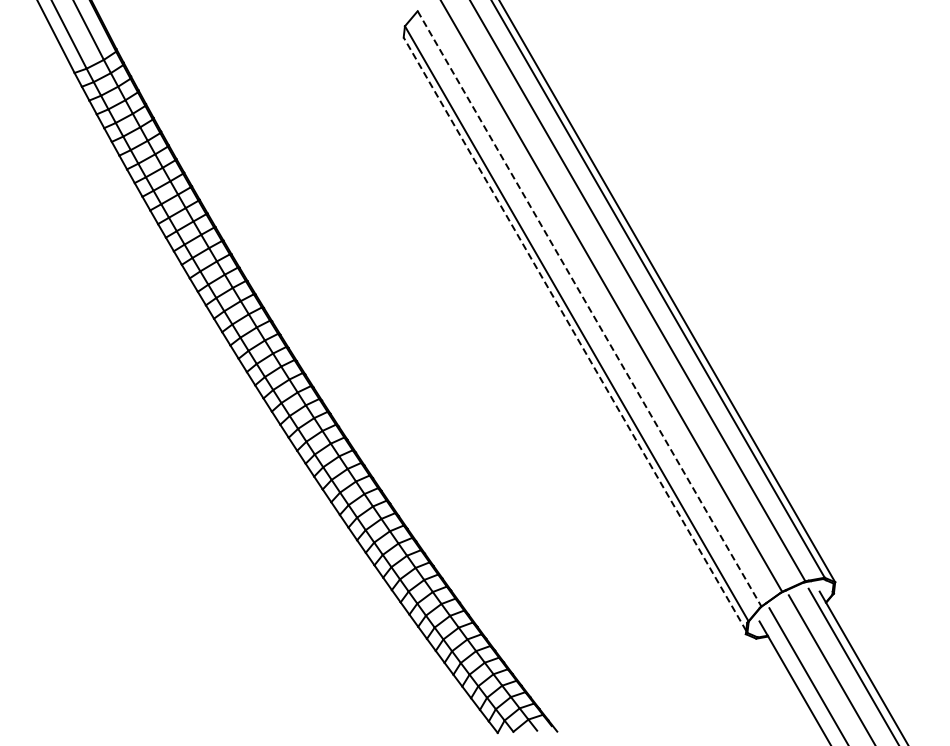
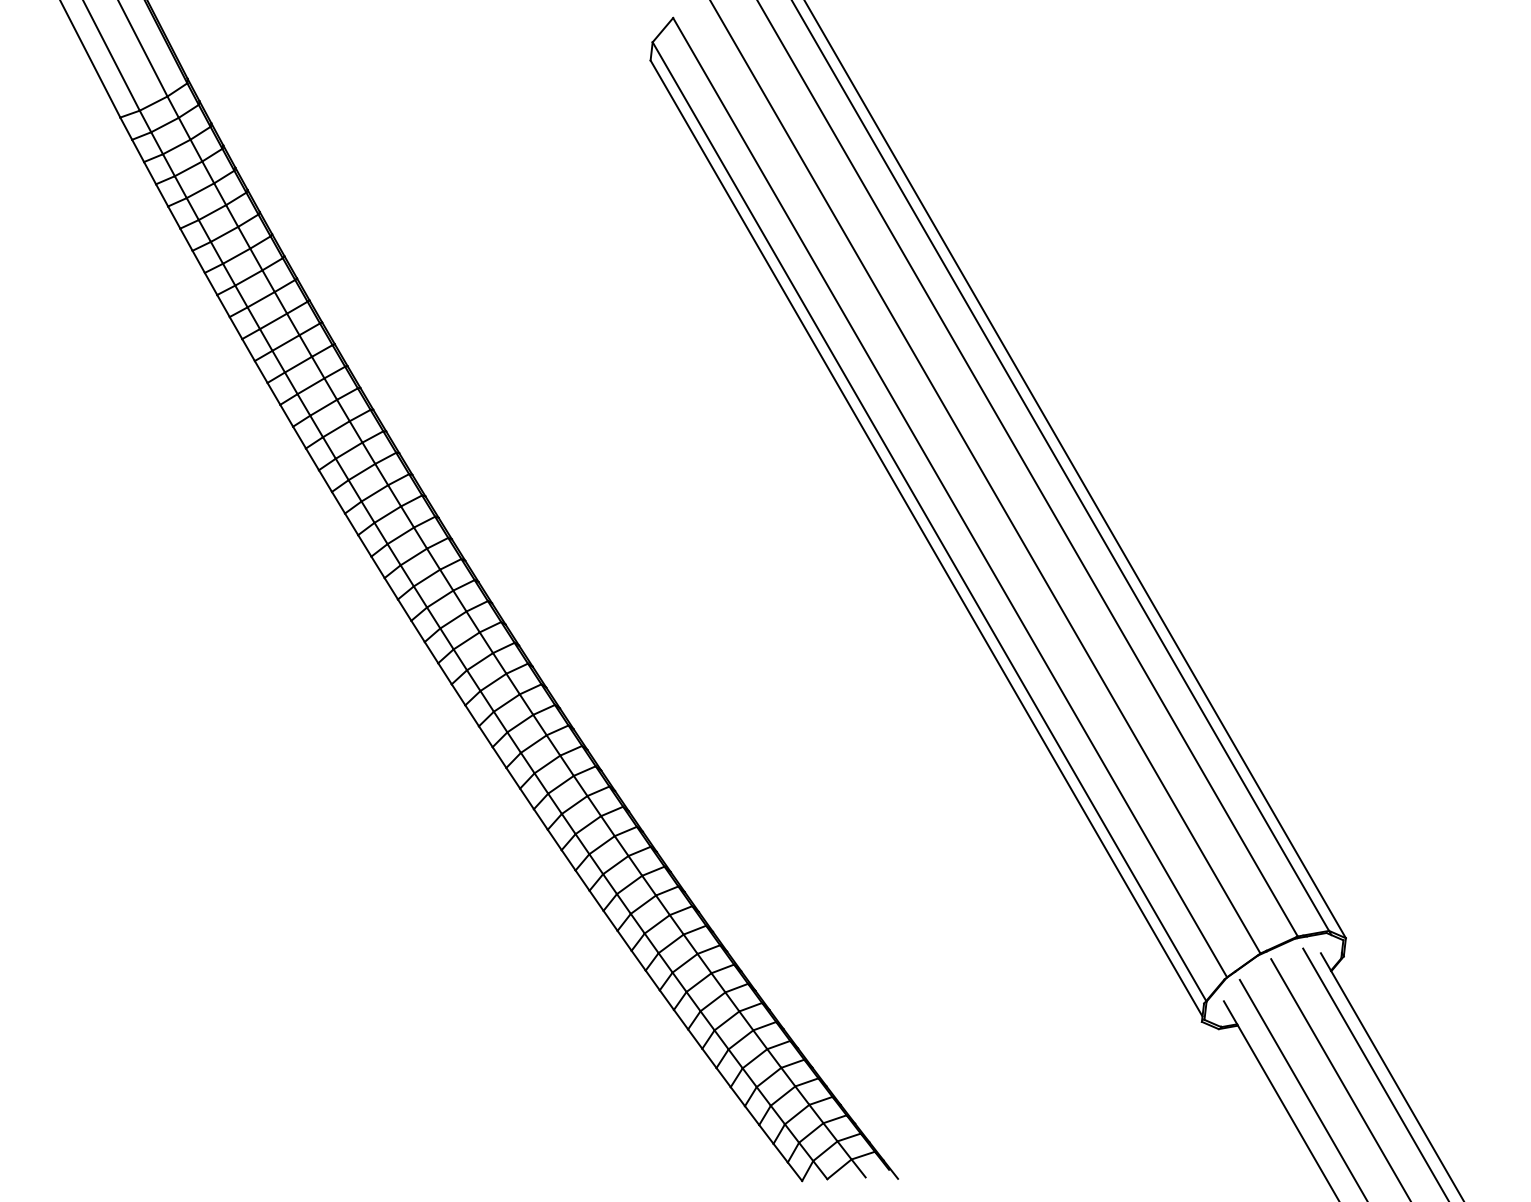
line: (589, 308) -> (949, 497), dashed -> solid
line: (574, 334) -> (925, 538), dashed -> solid

